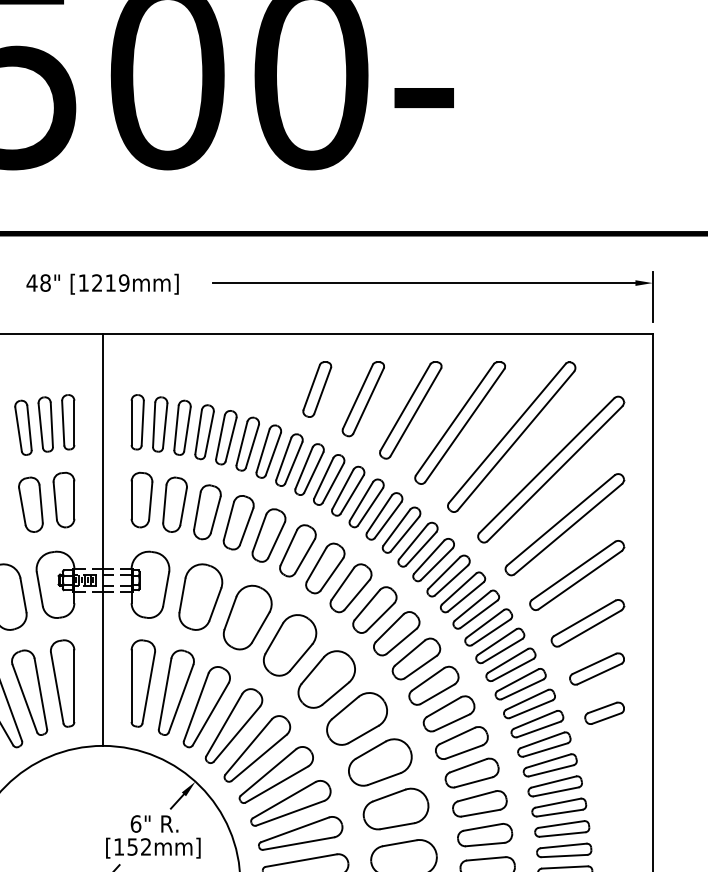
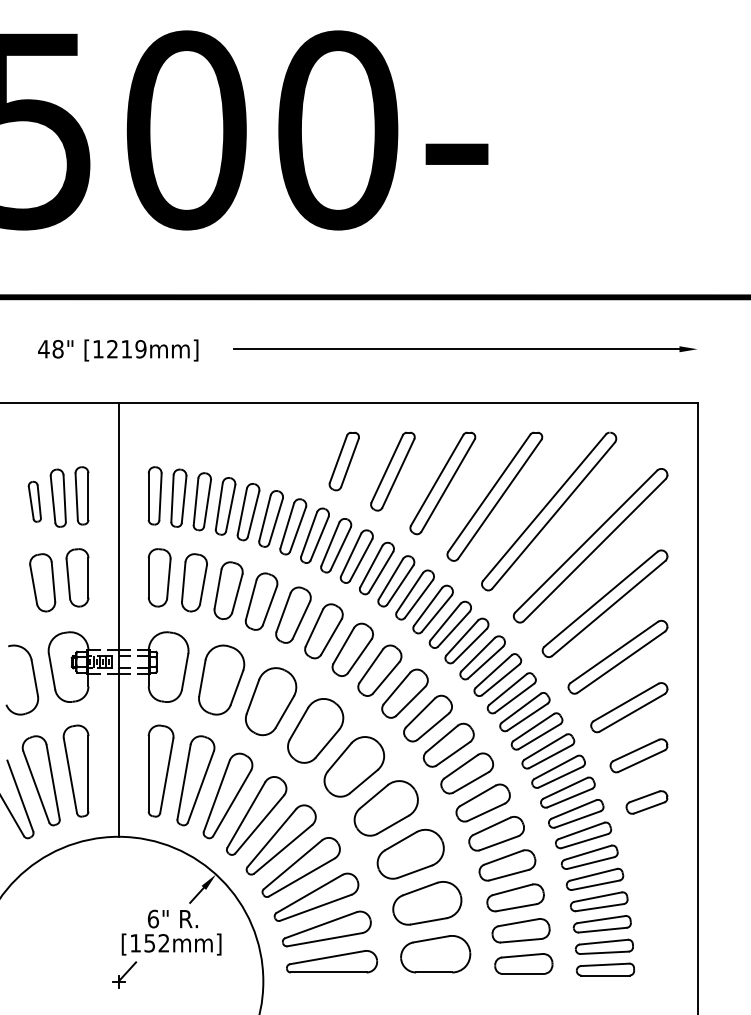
line: (652, 296) -> (697, 363), removed
part: (23, 427) -> (34, 501), size x0.7

